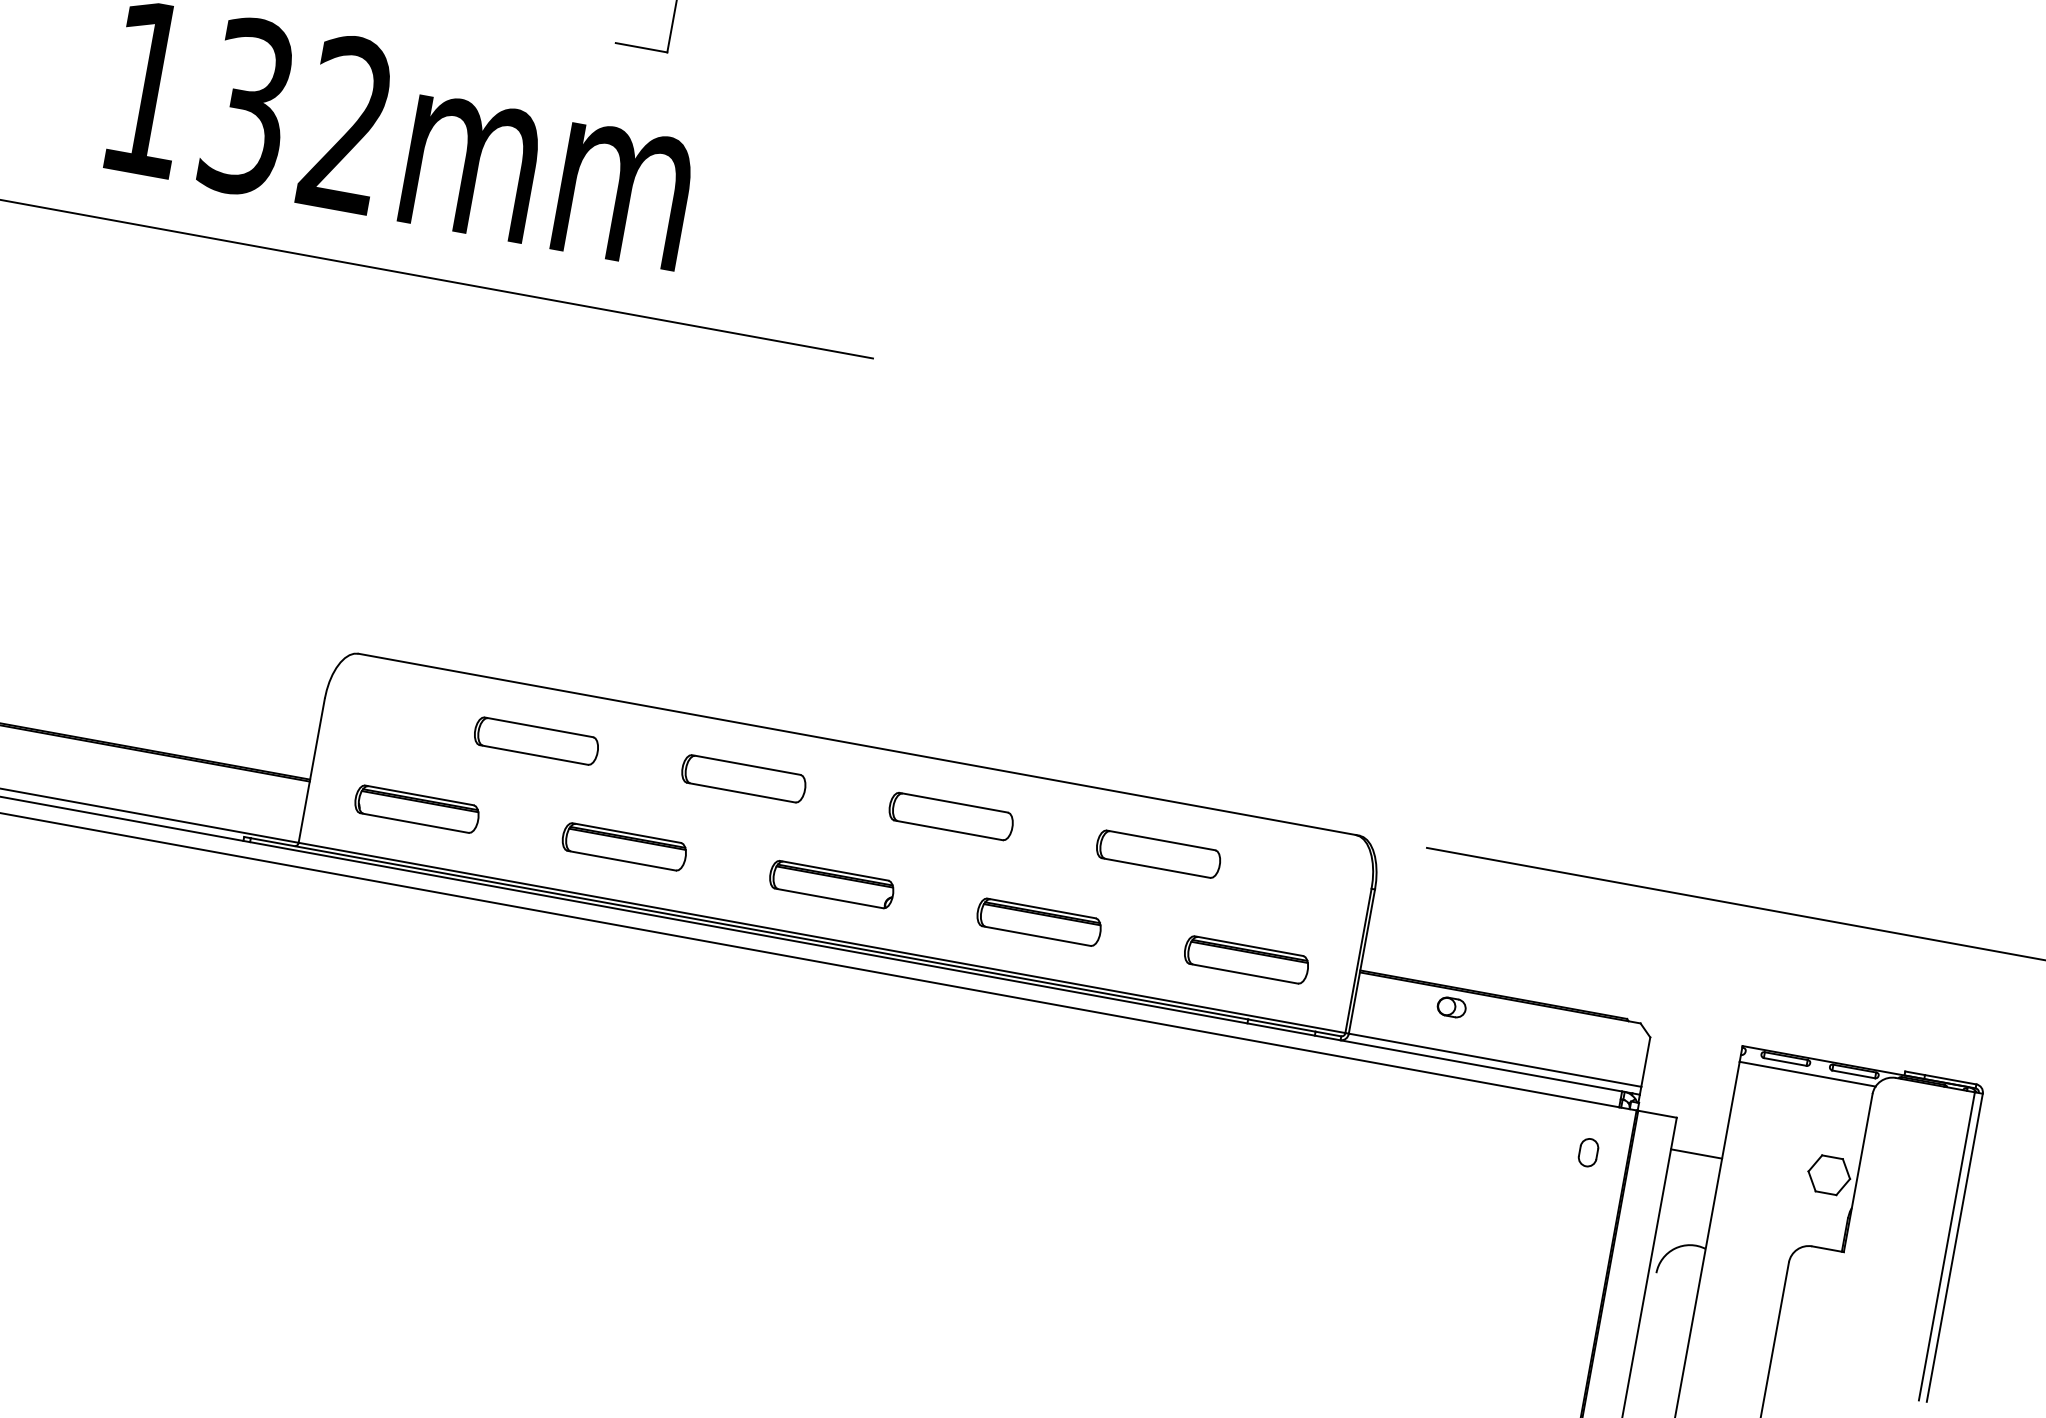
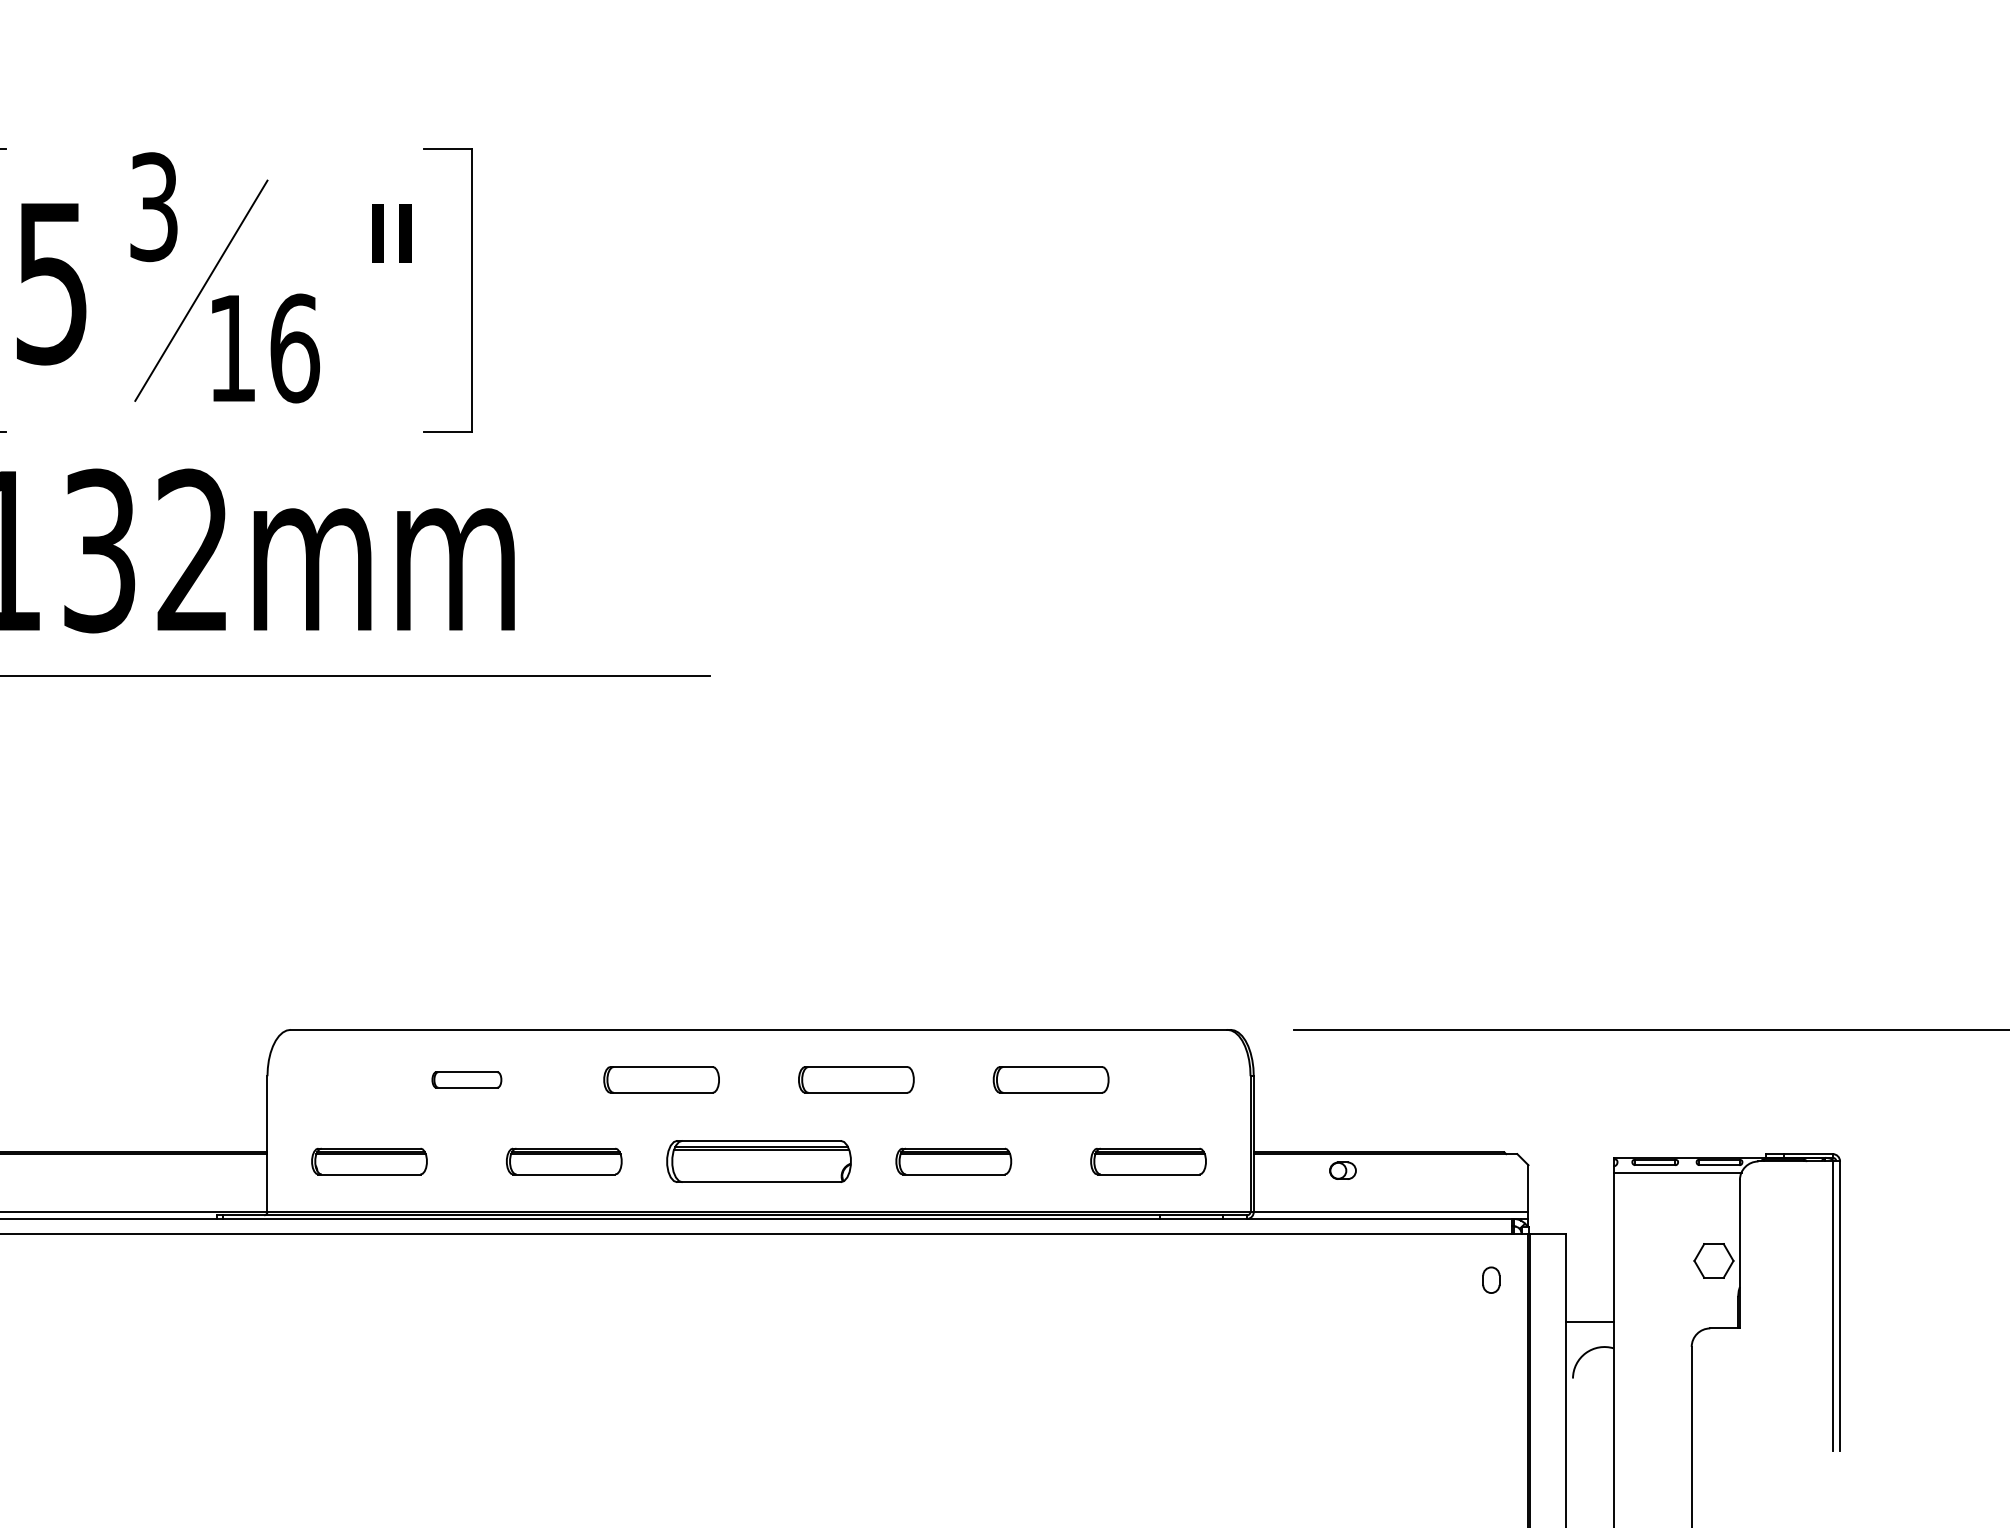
part: (536, 740) -> (466, 1079), size x0.6
part: (831, 884) -> (758, 1161), size x1.6
line: (1696, 1153) -> (1589, 1321), moved

